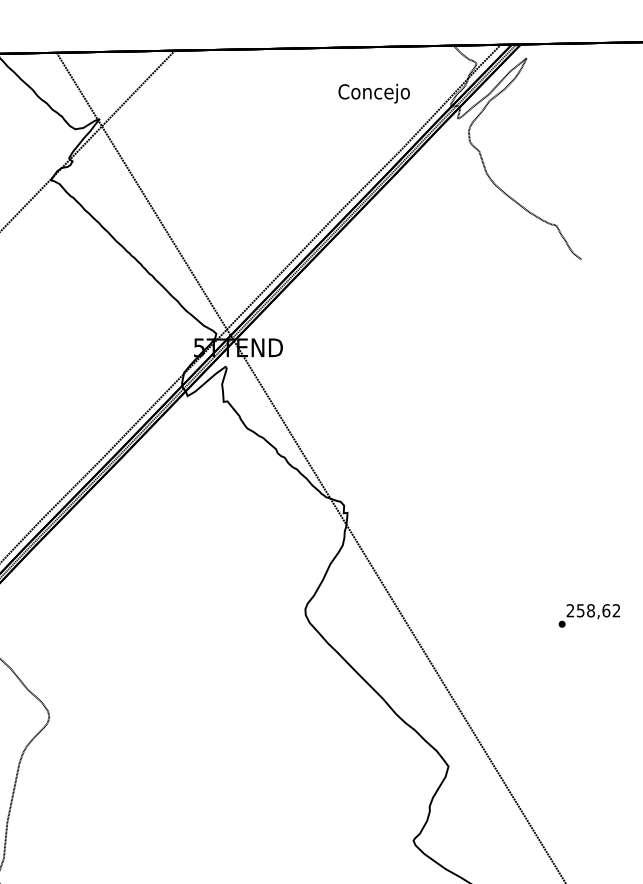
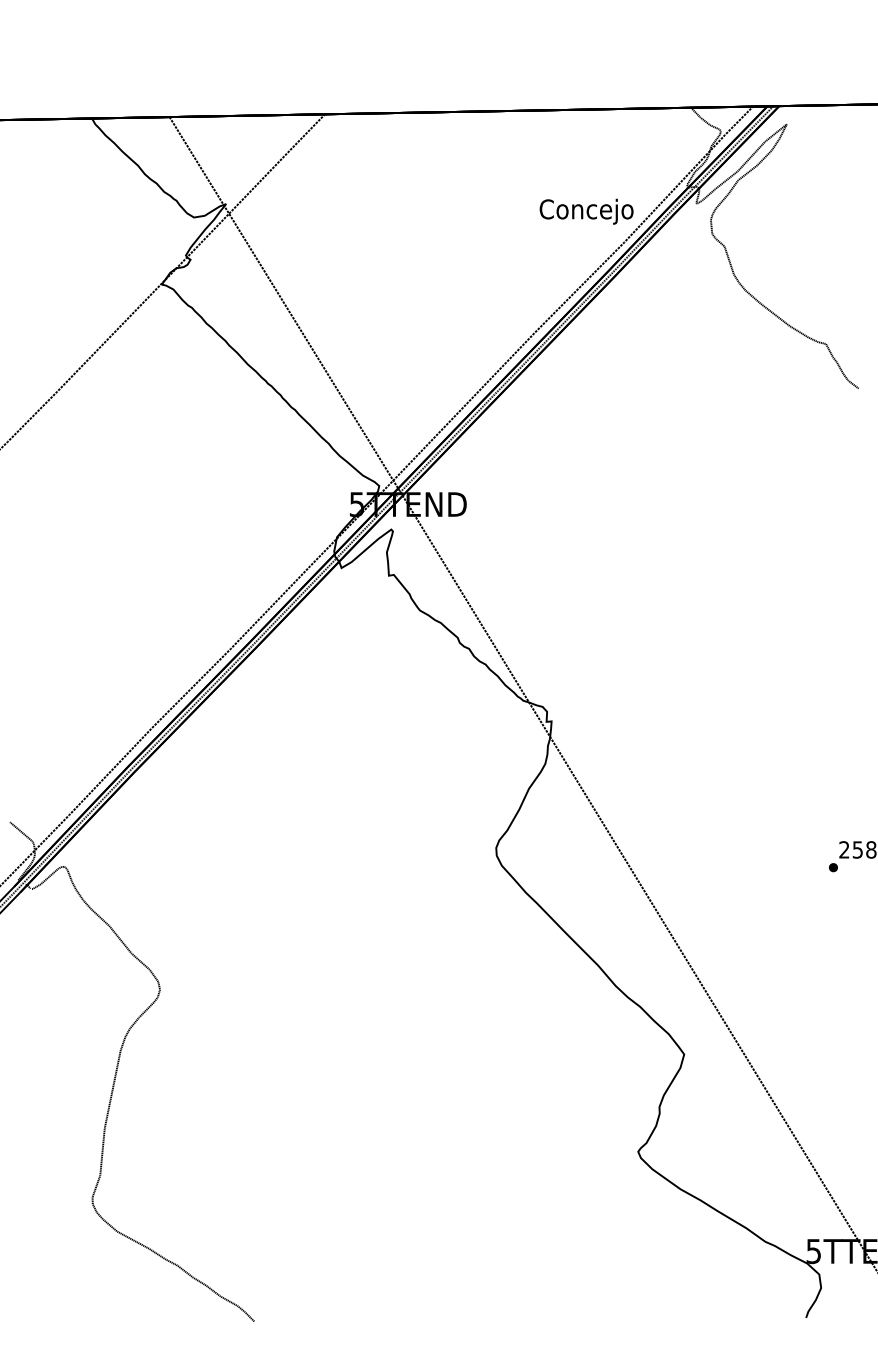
text: (374, 93) -> (586, 211), moved

